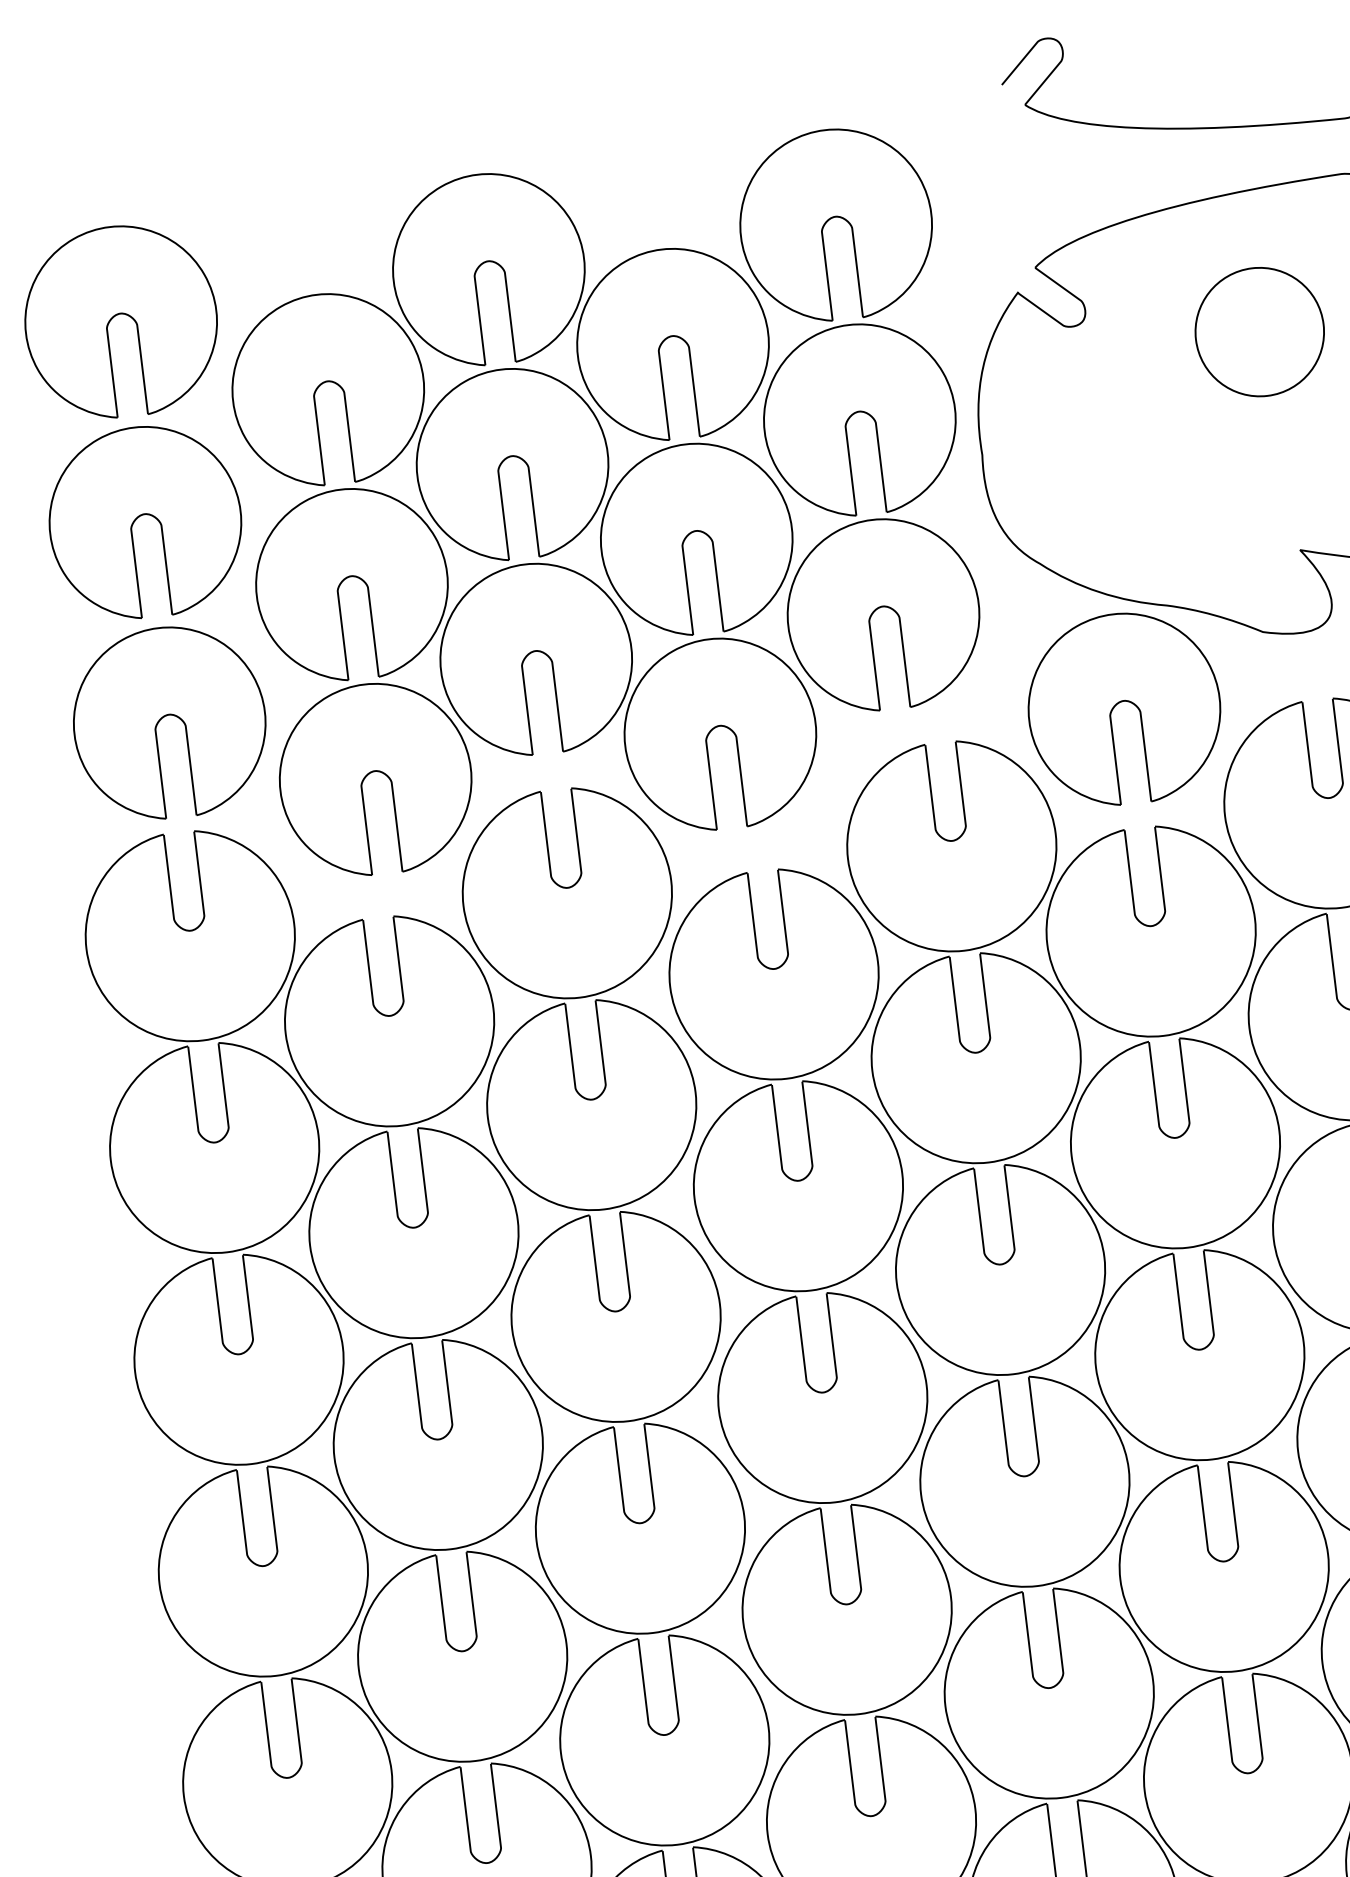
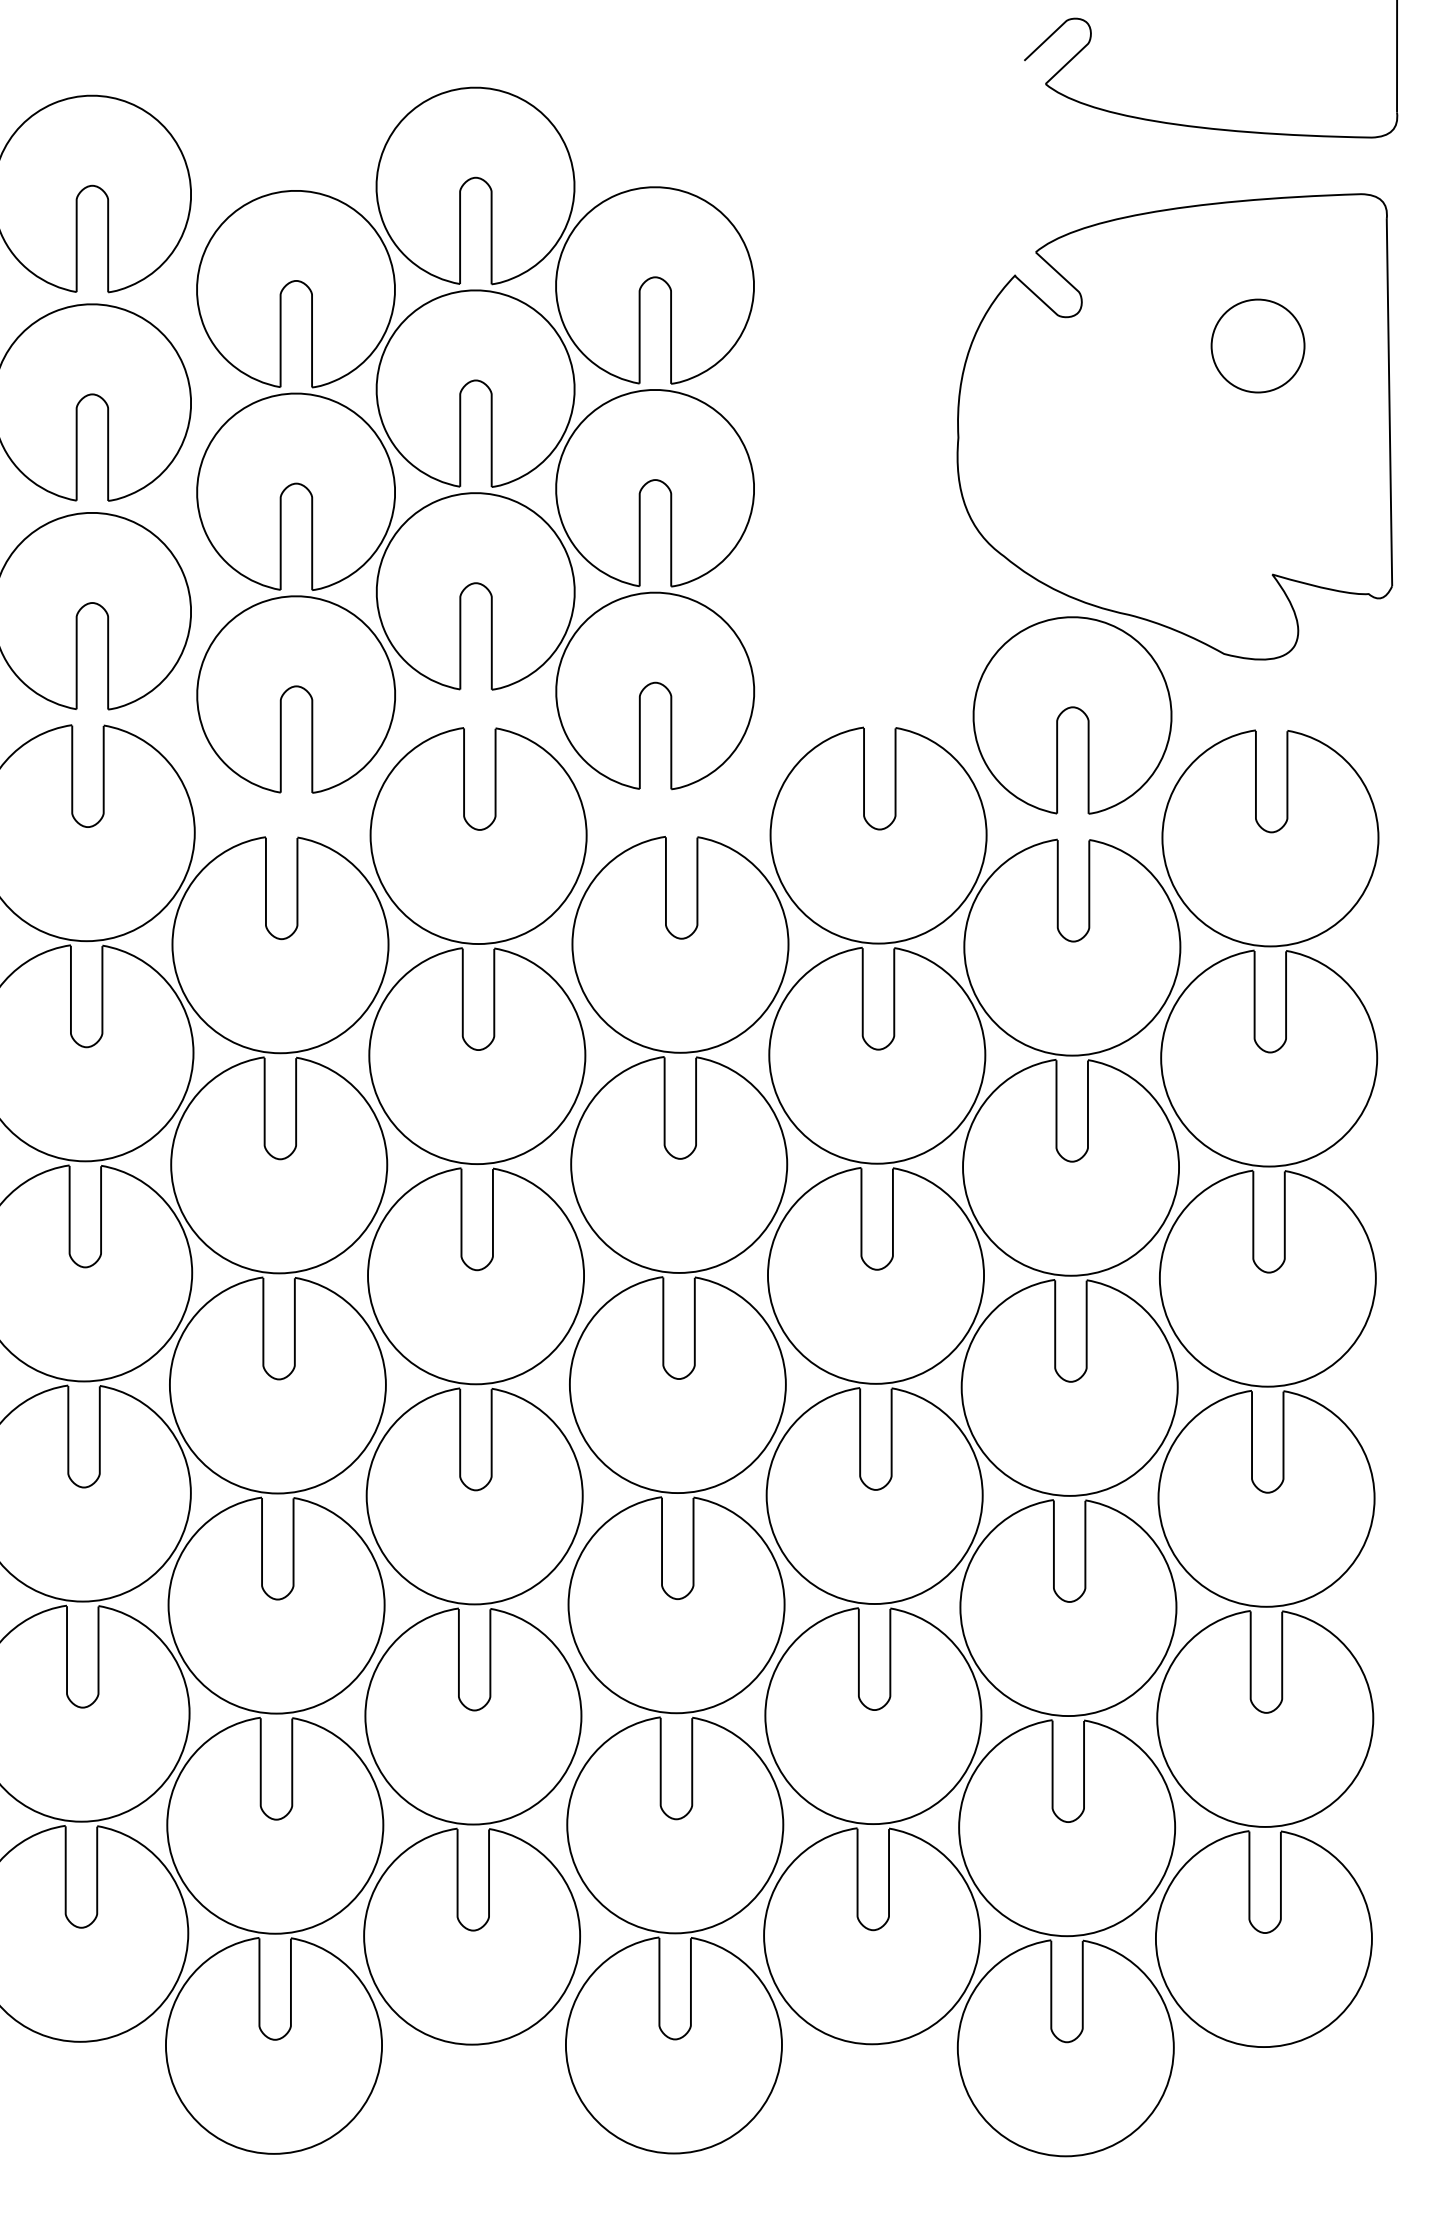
part: (1259, 331) -> (1257, 345), size x0.7
part: (856, 413) -> (834, 379), removed

